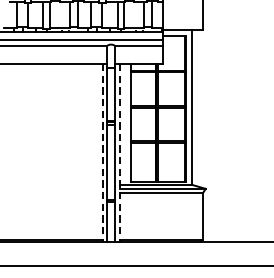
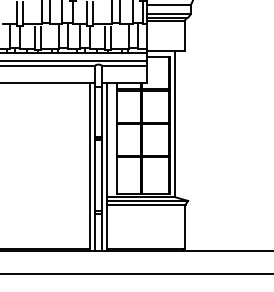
line: (102, 152) -> (90, 166), dashed -> solid
line: (119, 152) -> (106, 166), dashed -> solid

